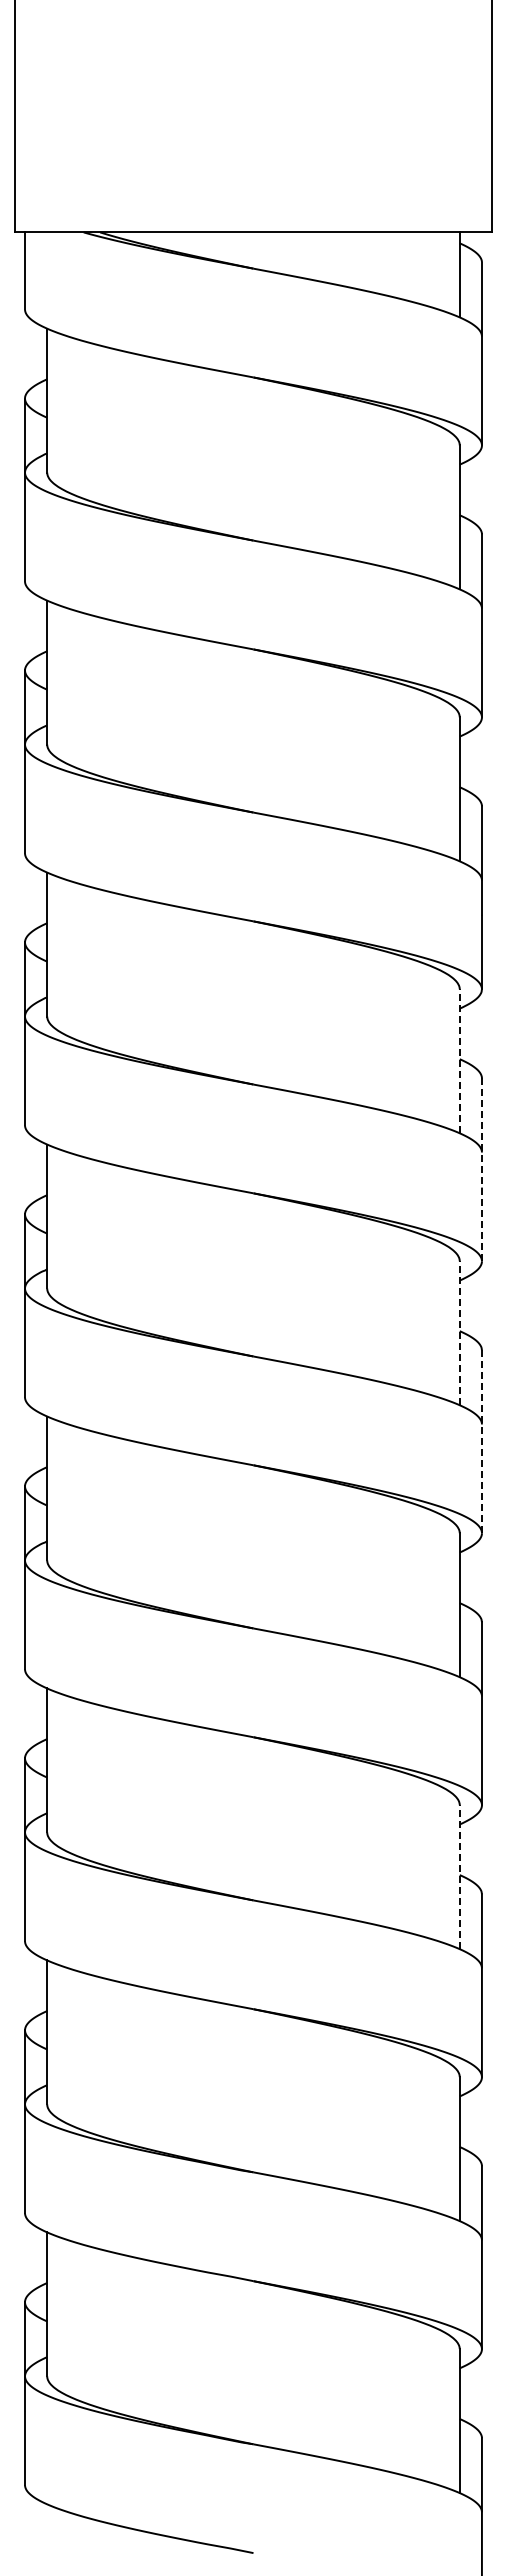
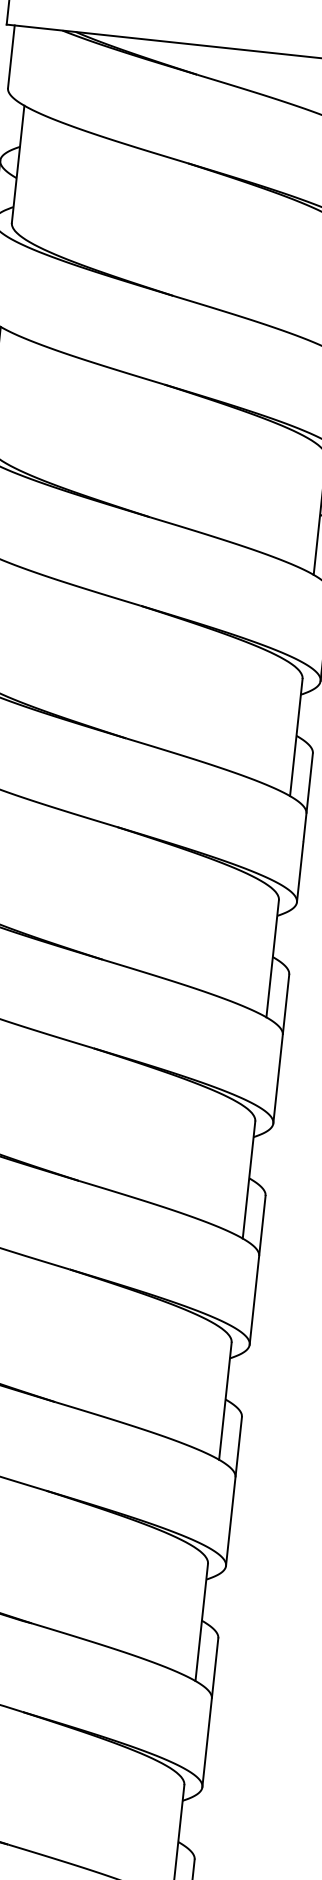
line: (459, 1061) -> (296, 737), dashed -> solid
line: (481, 1169) -> (304, 827), dashed -> solid
line: (459, 1333) -> (272, 958), dashed -> solid
line: (481, 1441) -> (280, 1048), dashed -> solid
line: (459, 1877) -> (225, 1401), dashed -> solid

